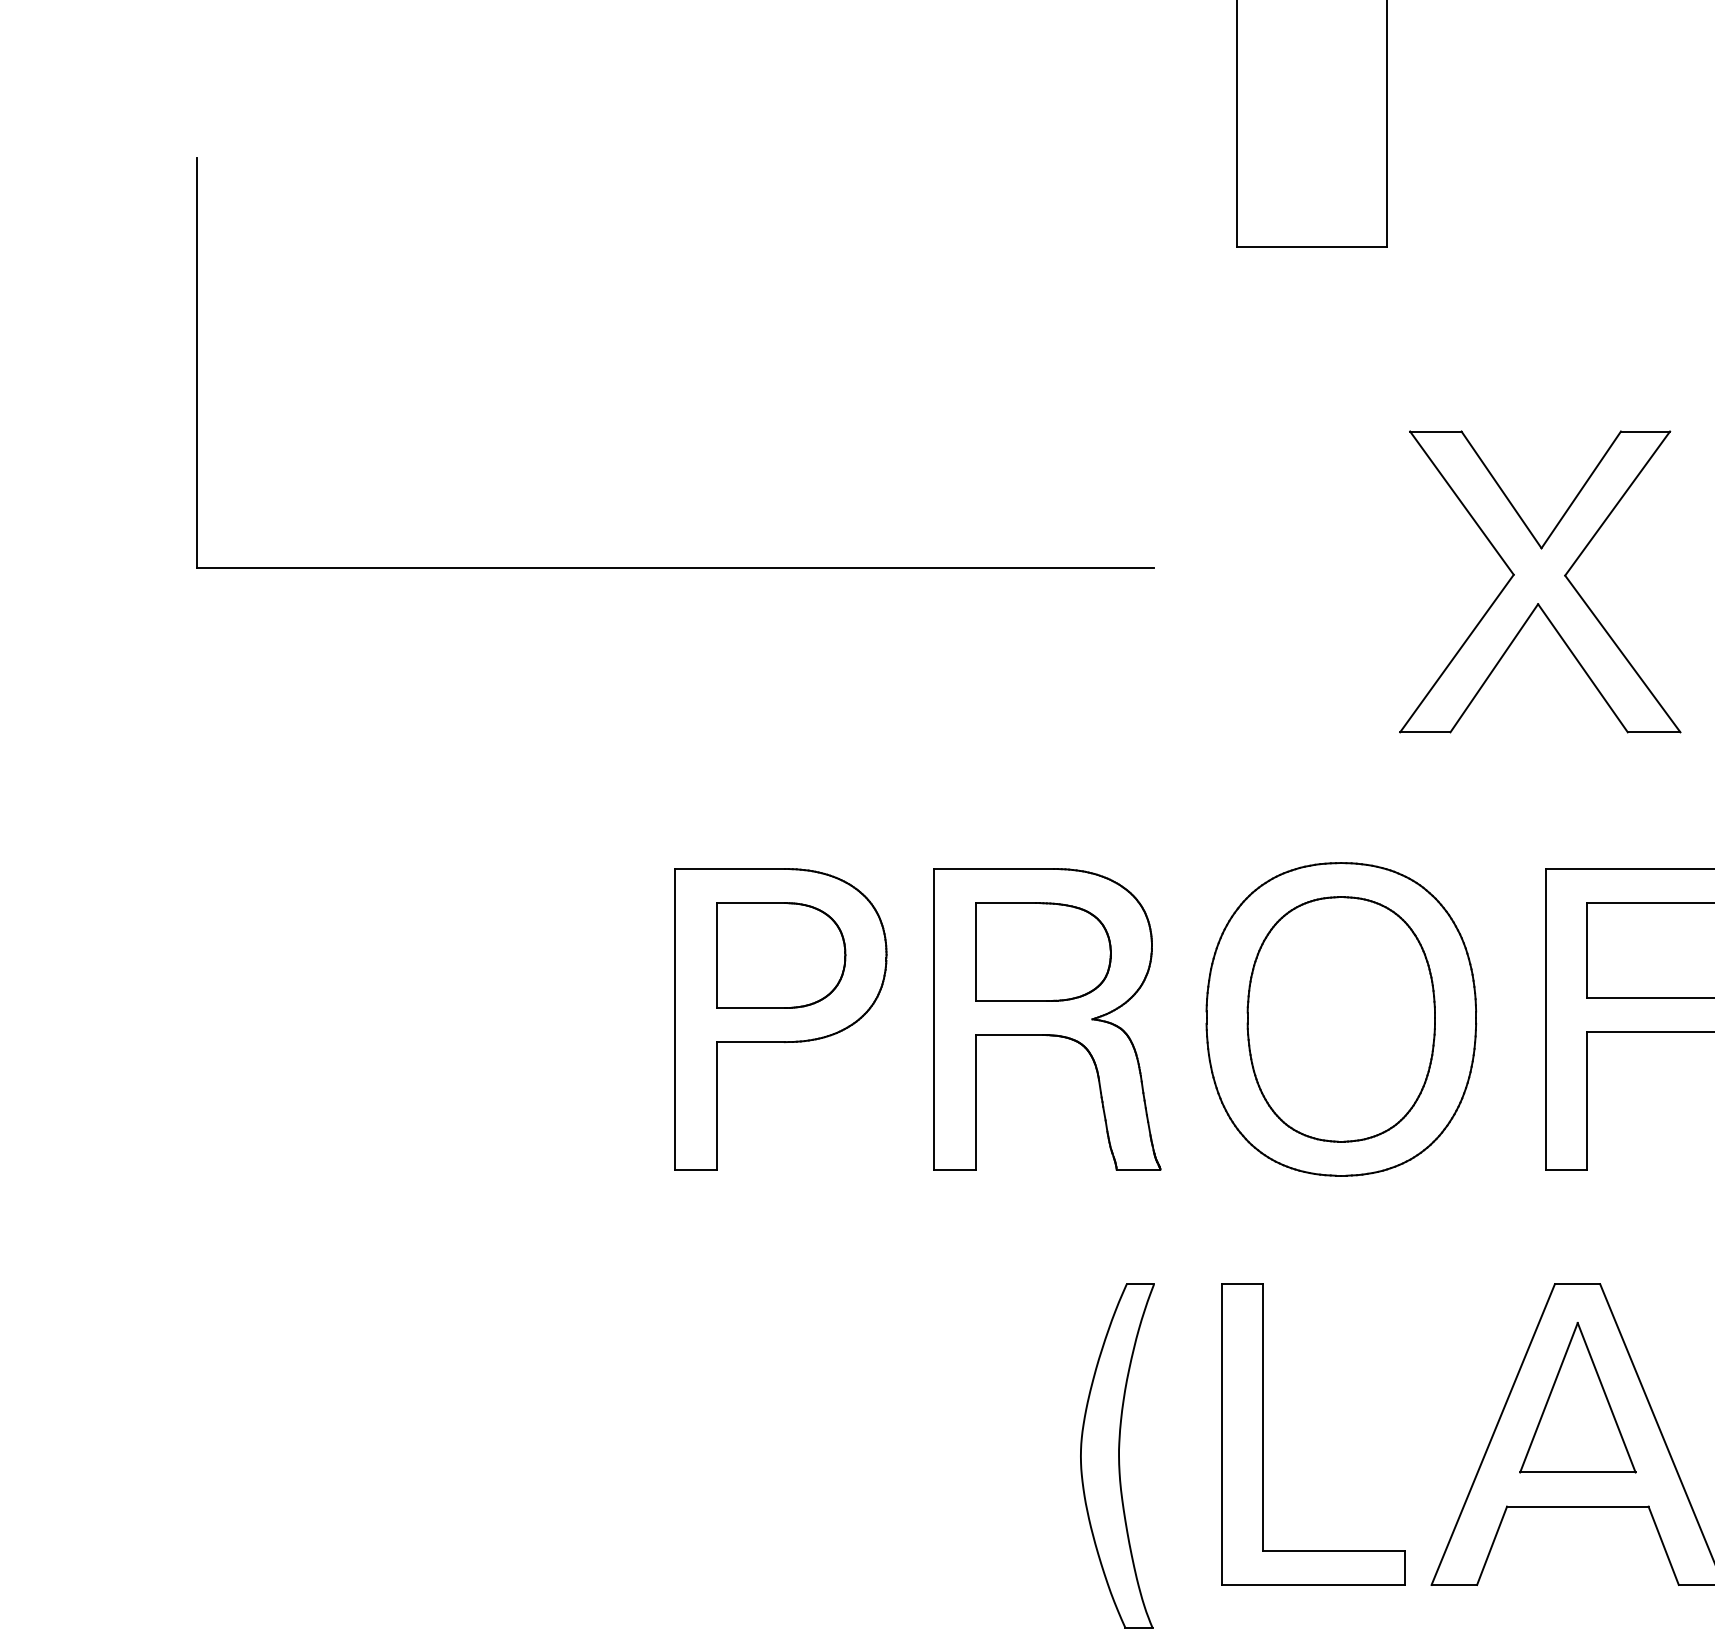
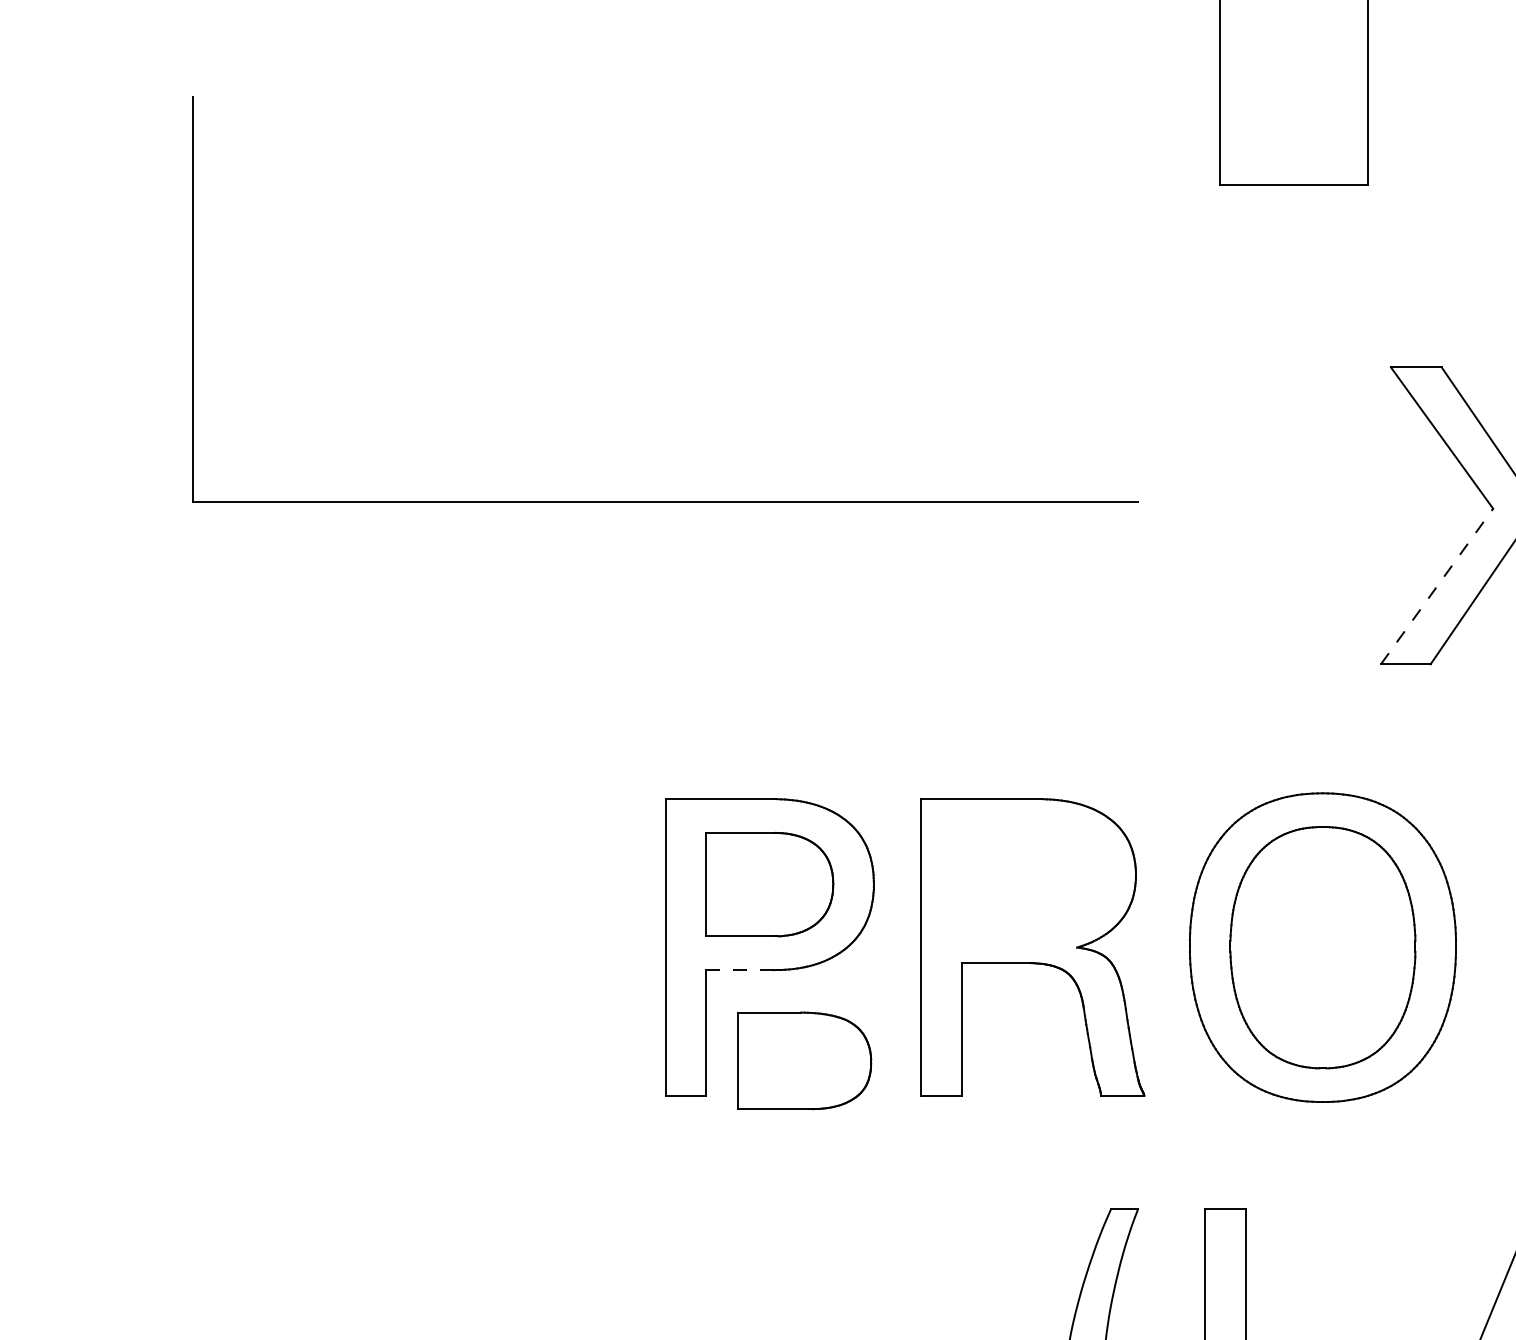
line: (1457, 653) -> (1437, 586), solid -> dashed
part: (1043, 951) -> (804, 1060), moved
line: (750, 1042) -> (739, 970), solid -> dashed

